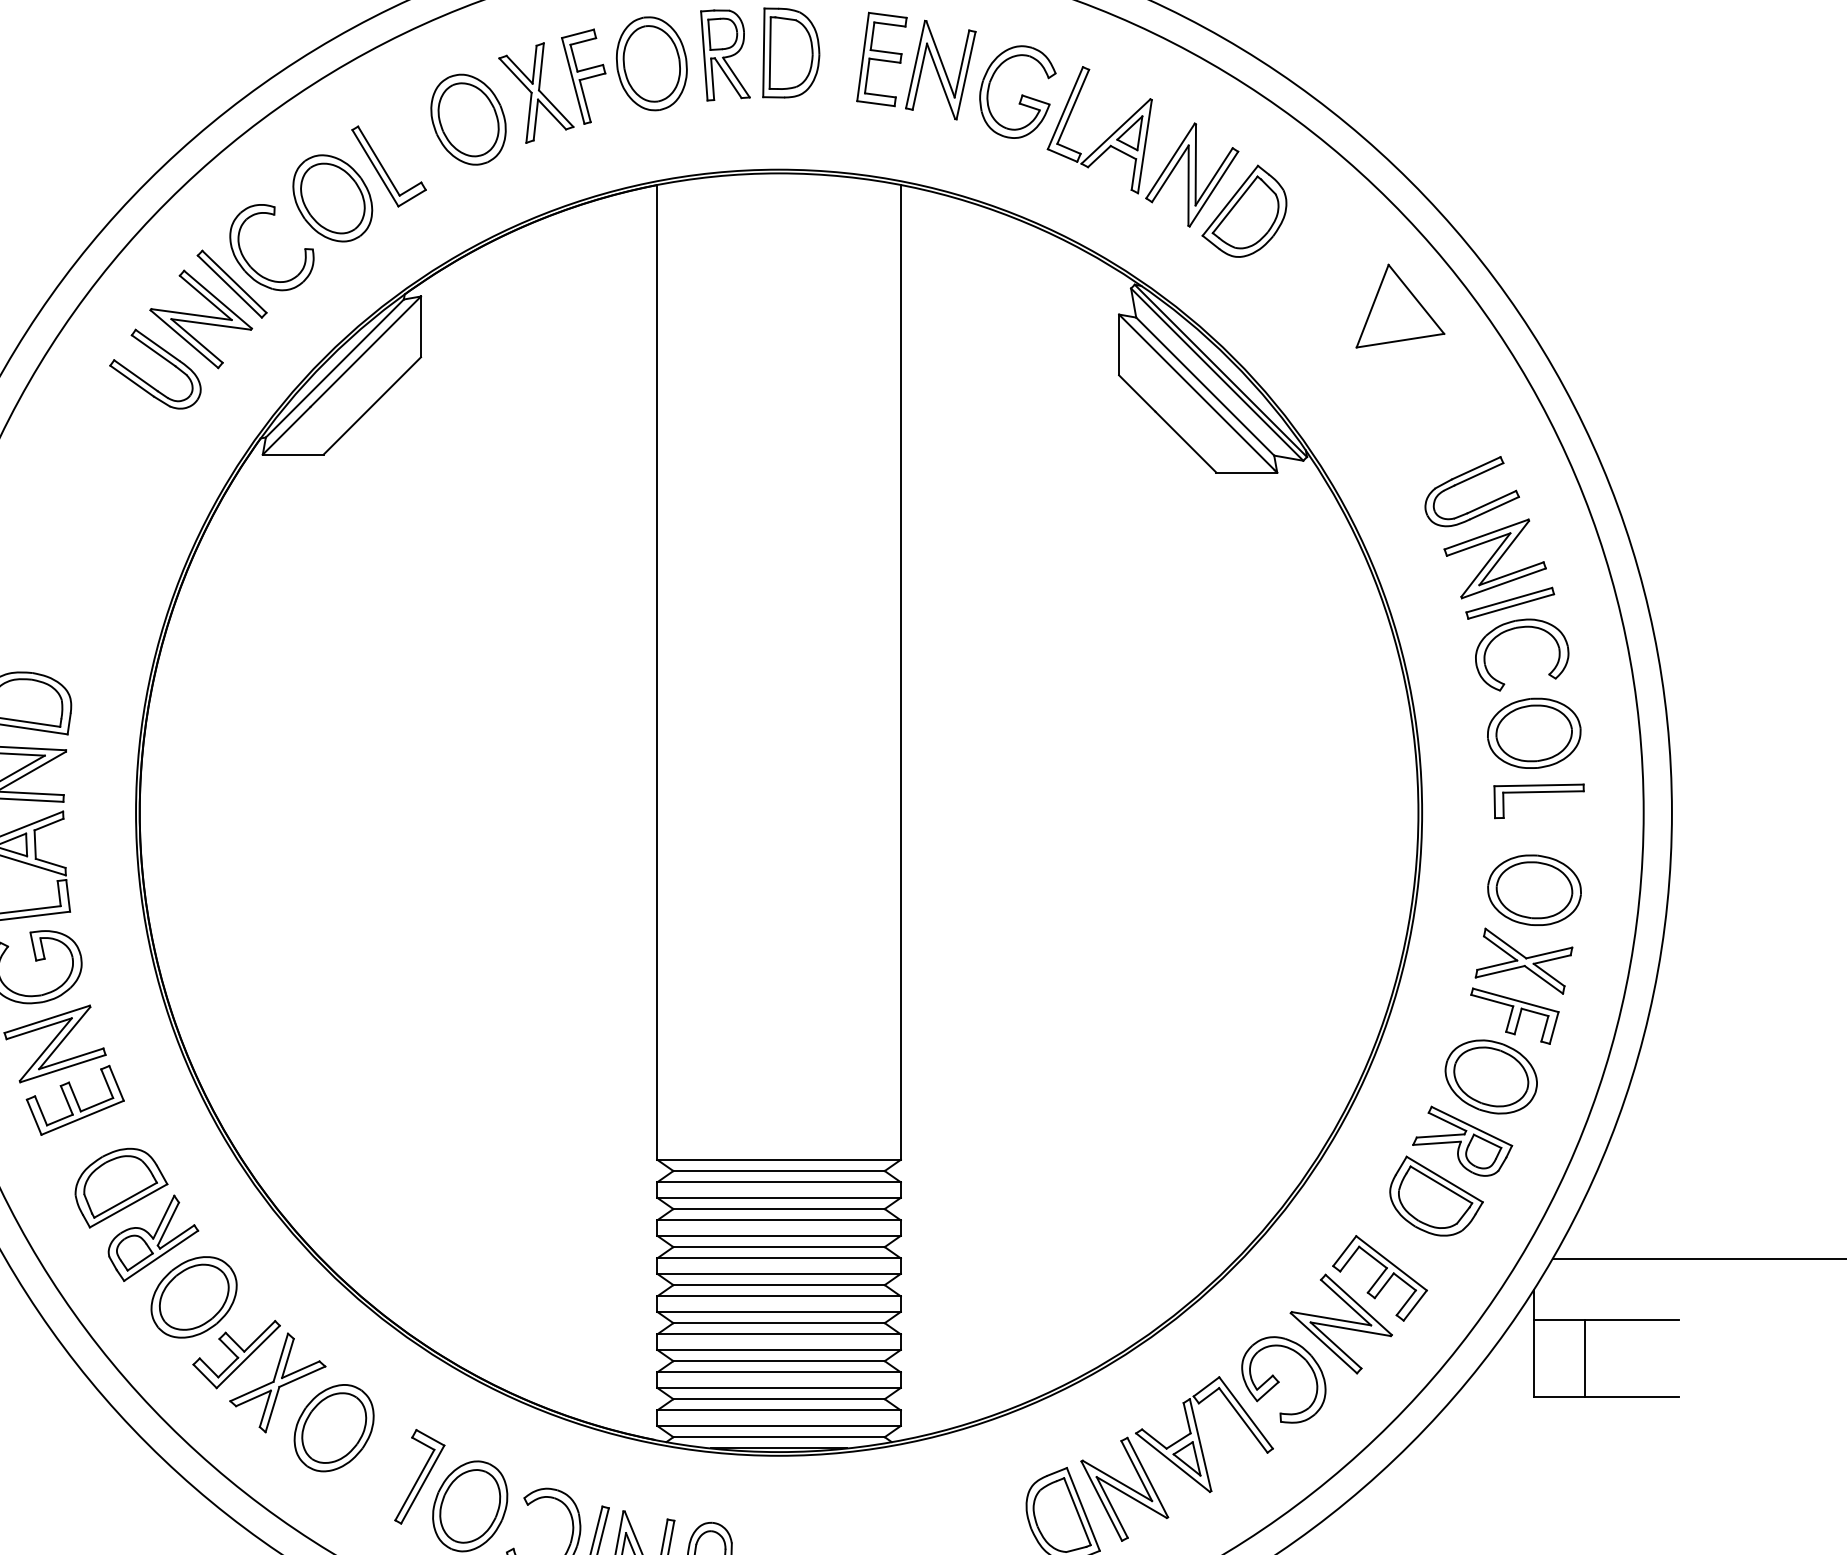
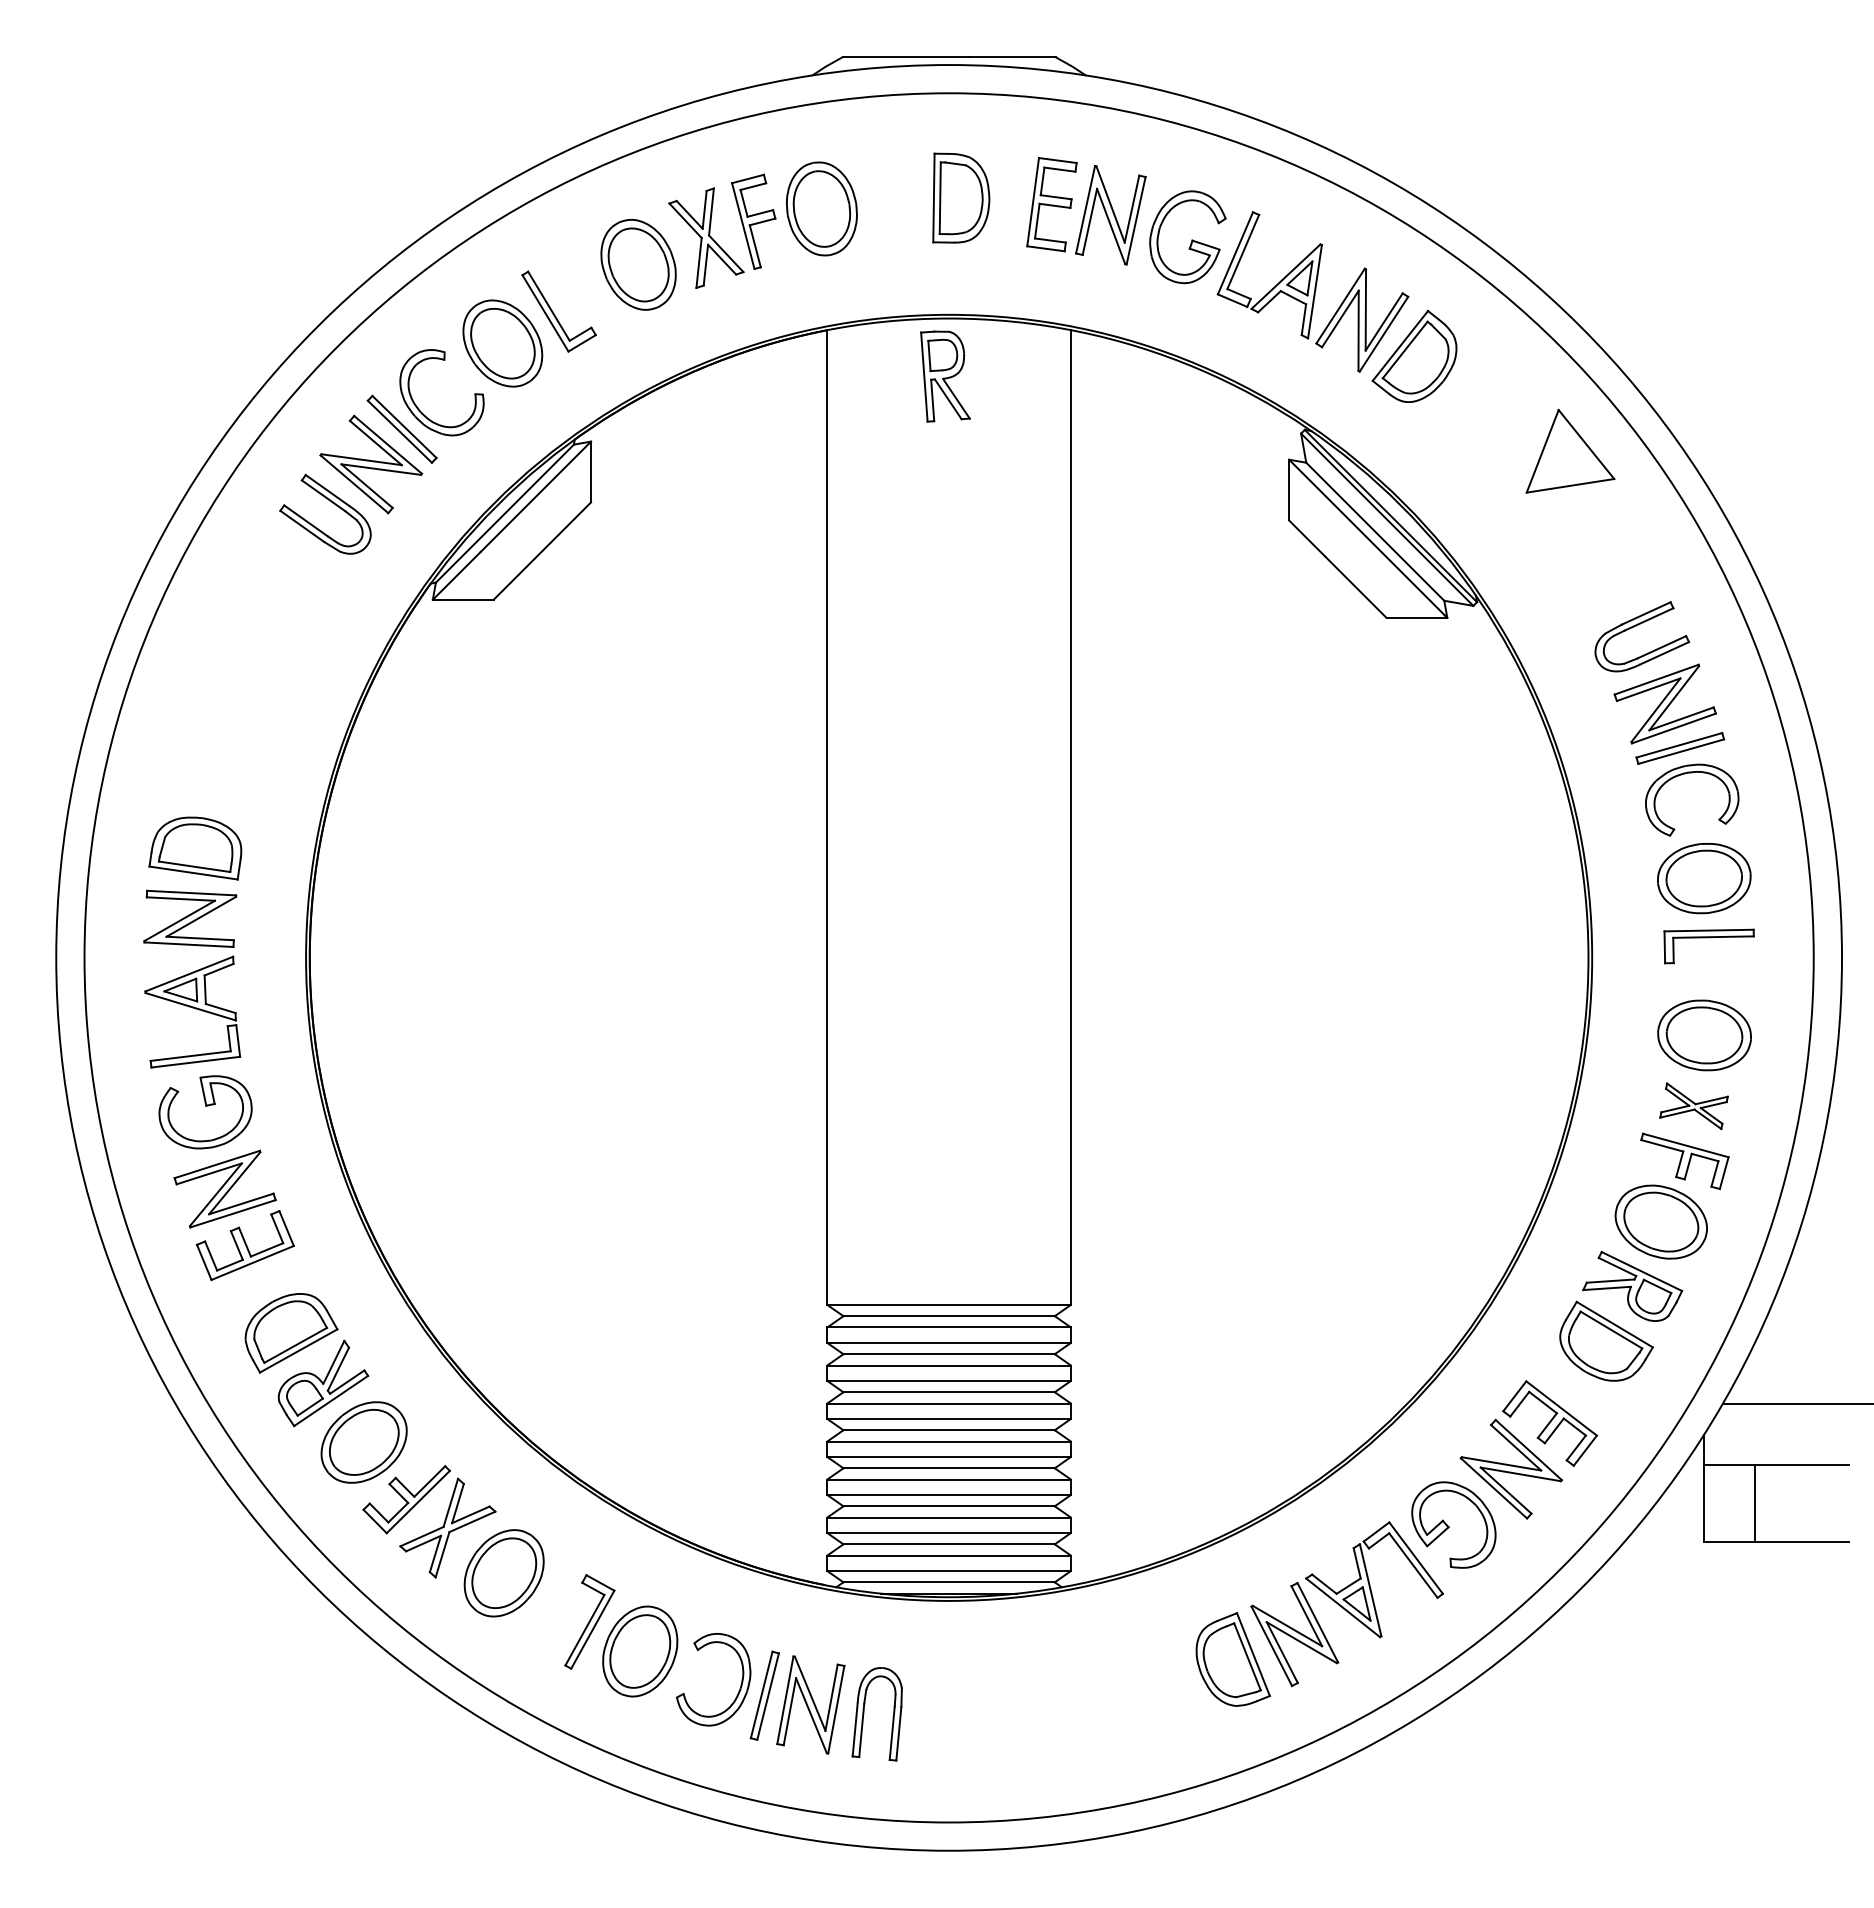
part: (725, 55) -> (945, 376), moved
part: (1523, 960) -> (1693, 1105), size x0.7

